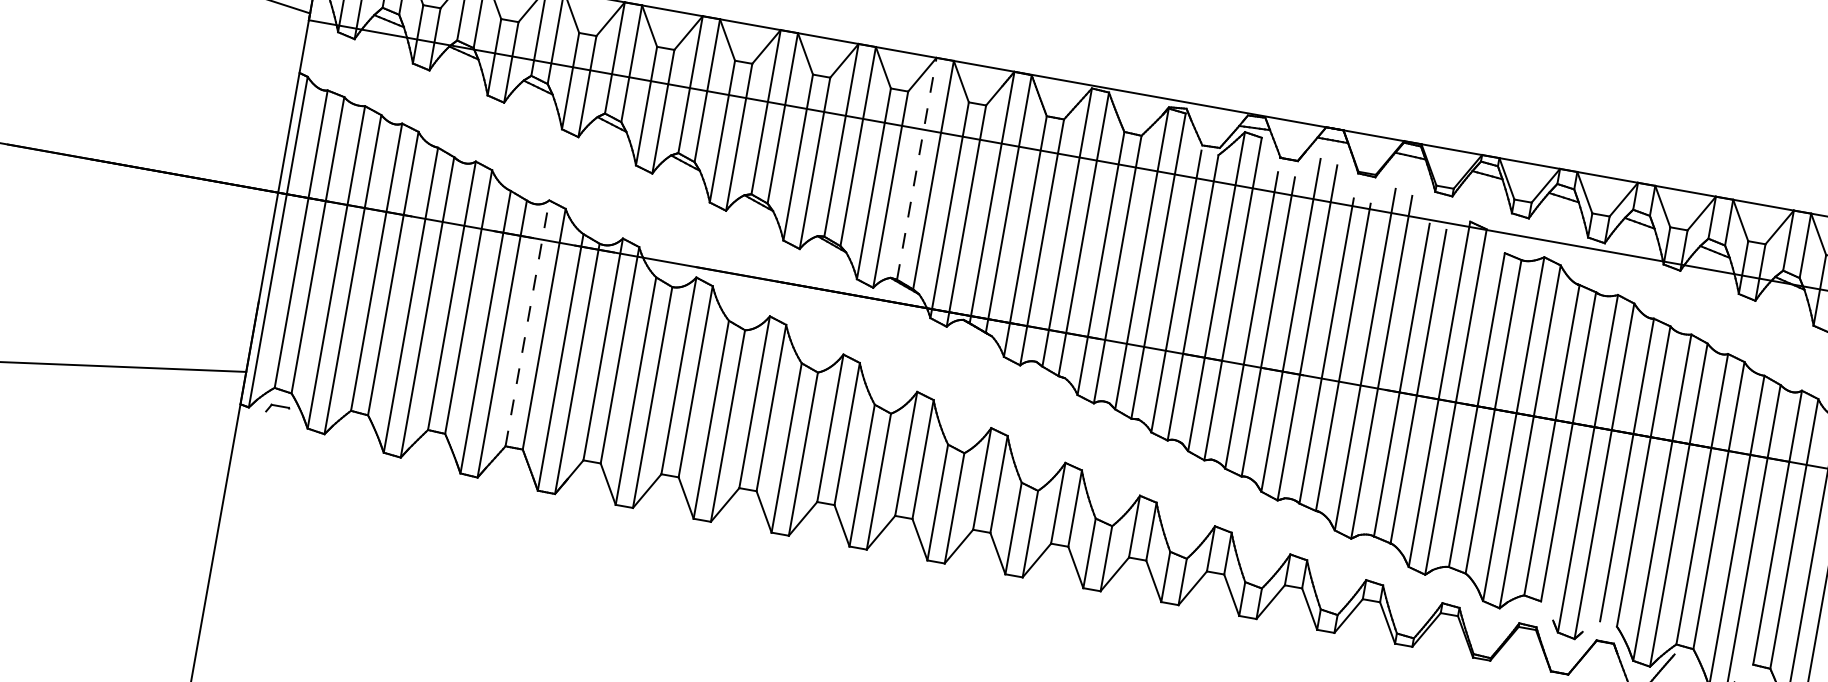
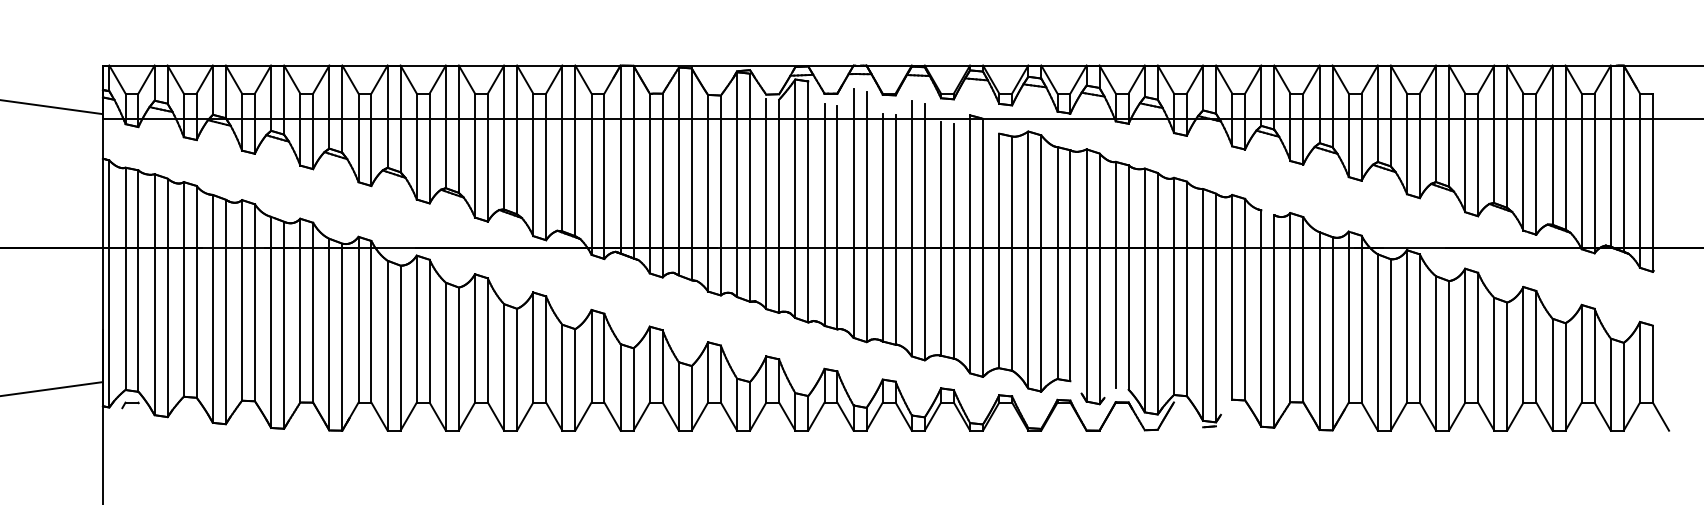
line: (916, 168) -> (562, 148), dashed -> solid
line: (527, 323) -> (300, 310), dashed -> solid

